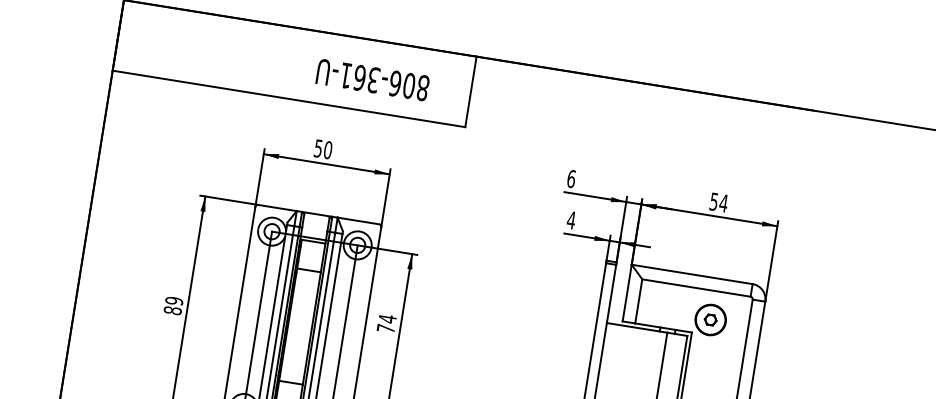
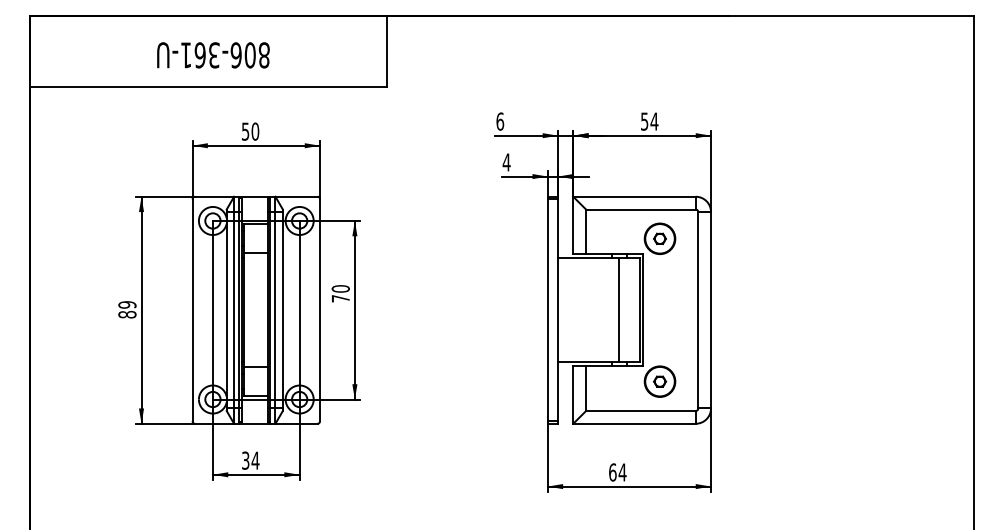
text: (372, 80) -> (213, 55), moved
text: (387, 318) -> (340, 288), 74 -> 70

